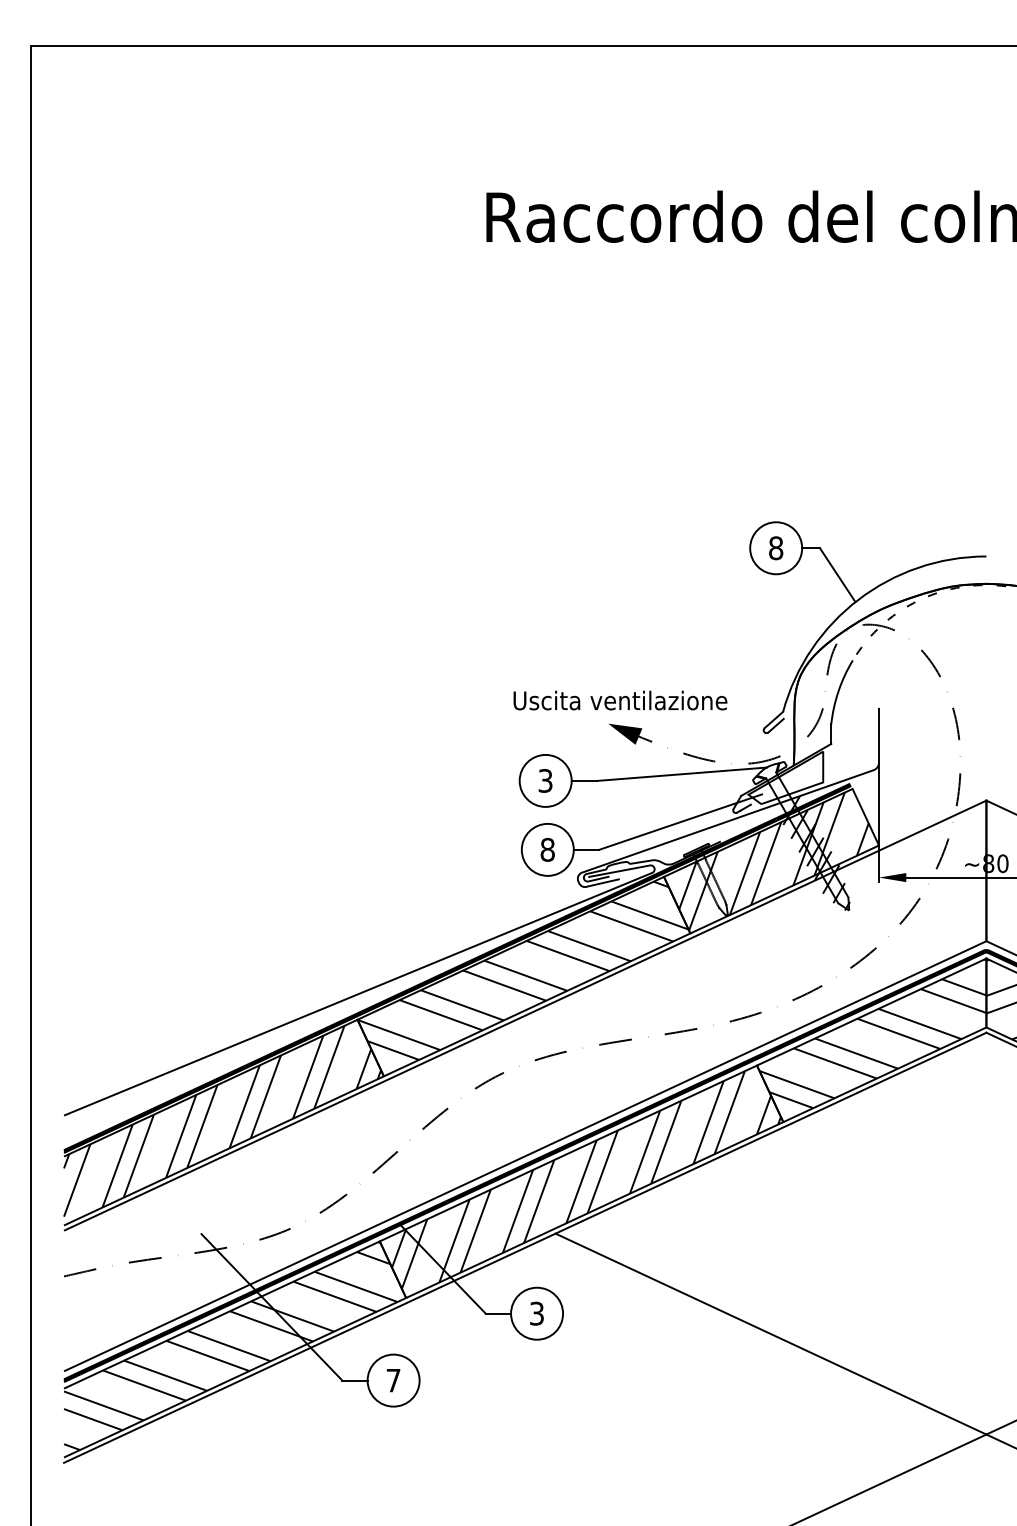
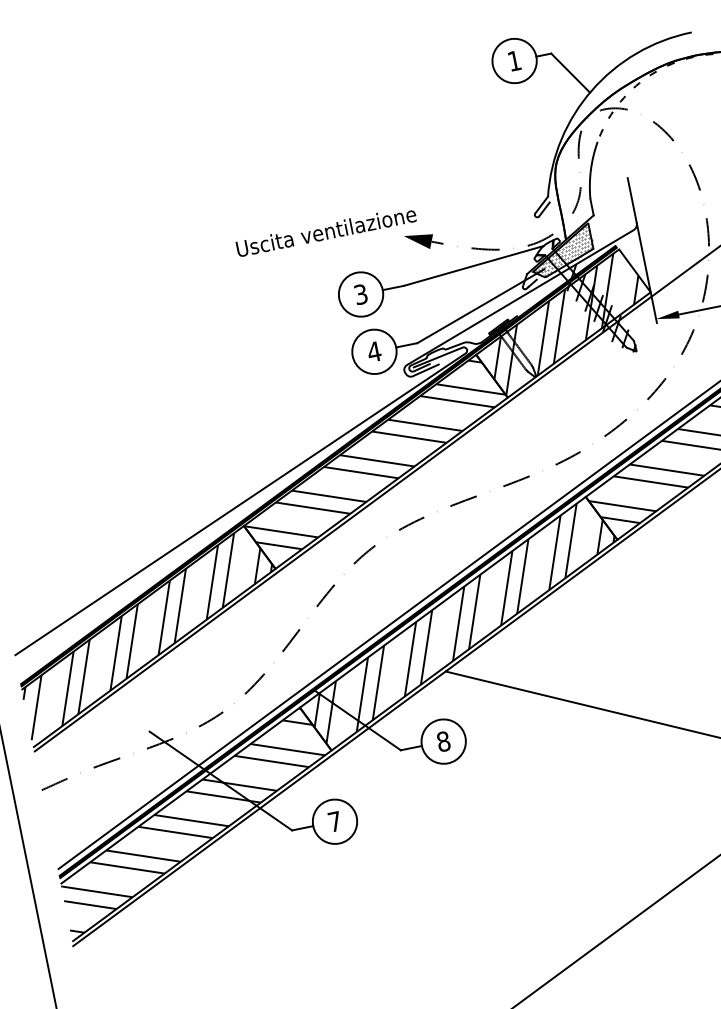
text: (776, 548) -> (514, 61), 8 -> 1
text: (620, 700) -> (326, 231), moved
hatch: (787, 777) -> (562, 250), added
text: (547, 849) -> (374, 351), 8 -> 4
text: (537, 1313) -> (444, 741), 3 -> 8

